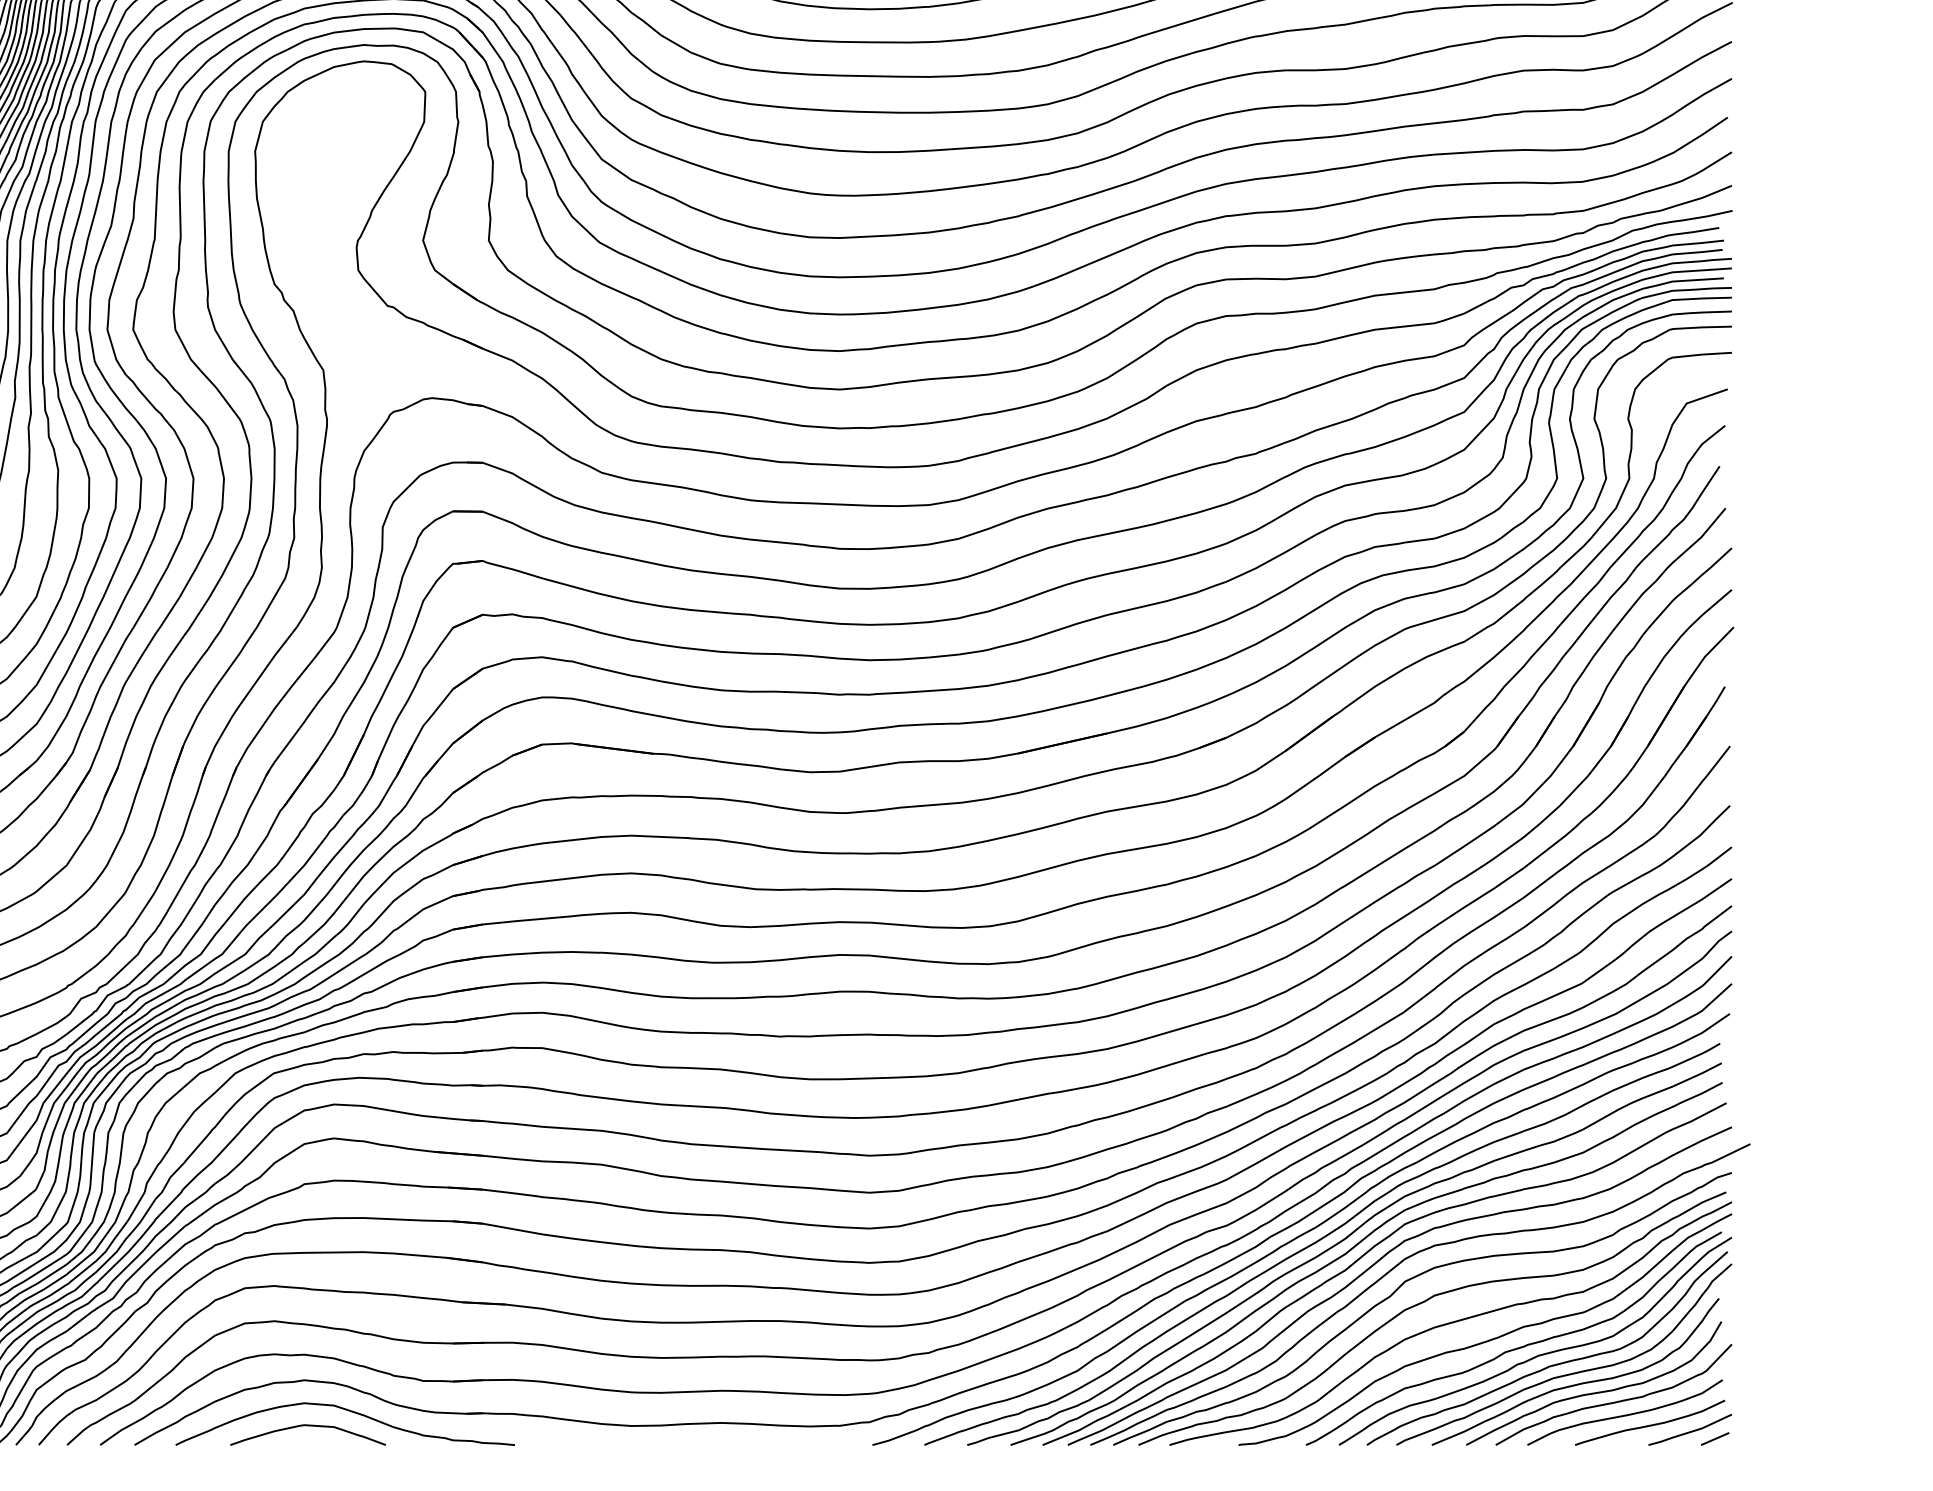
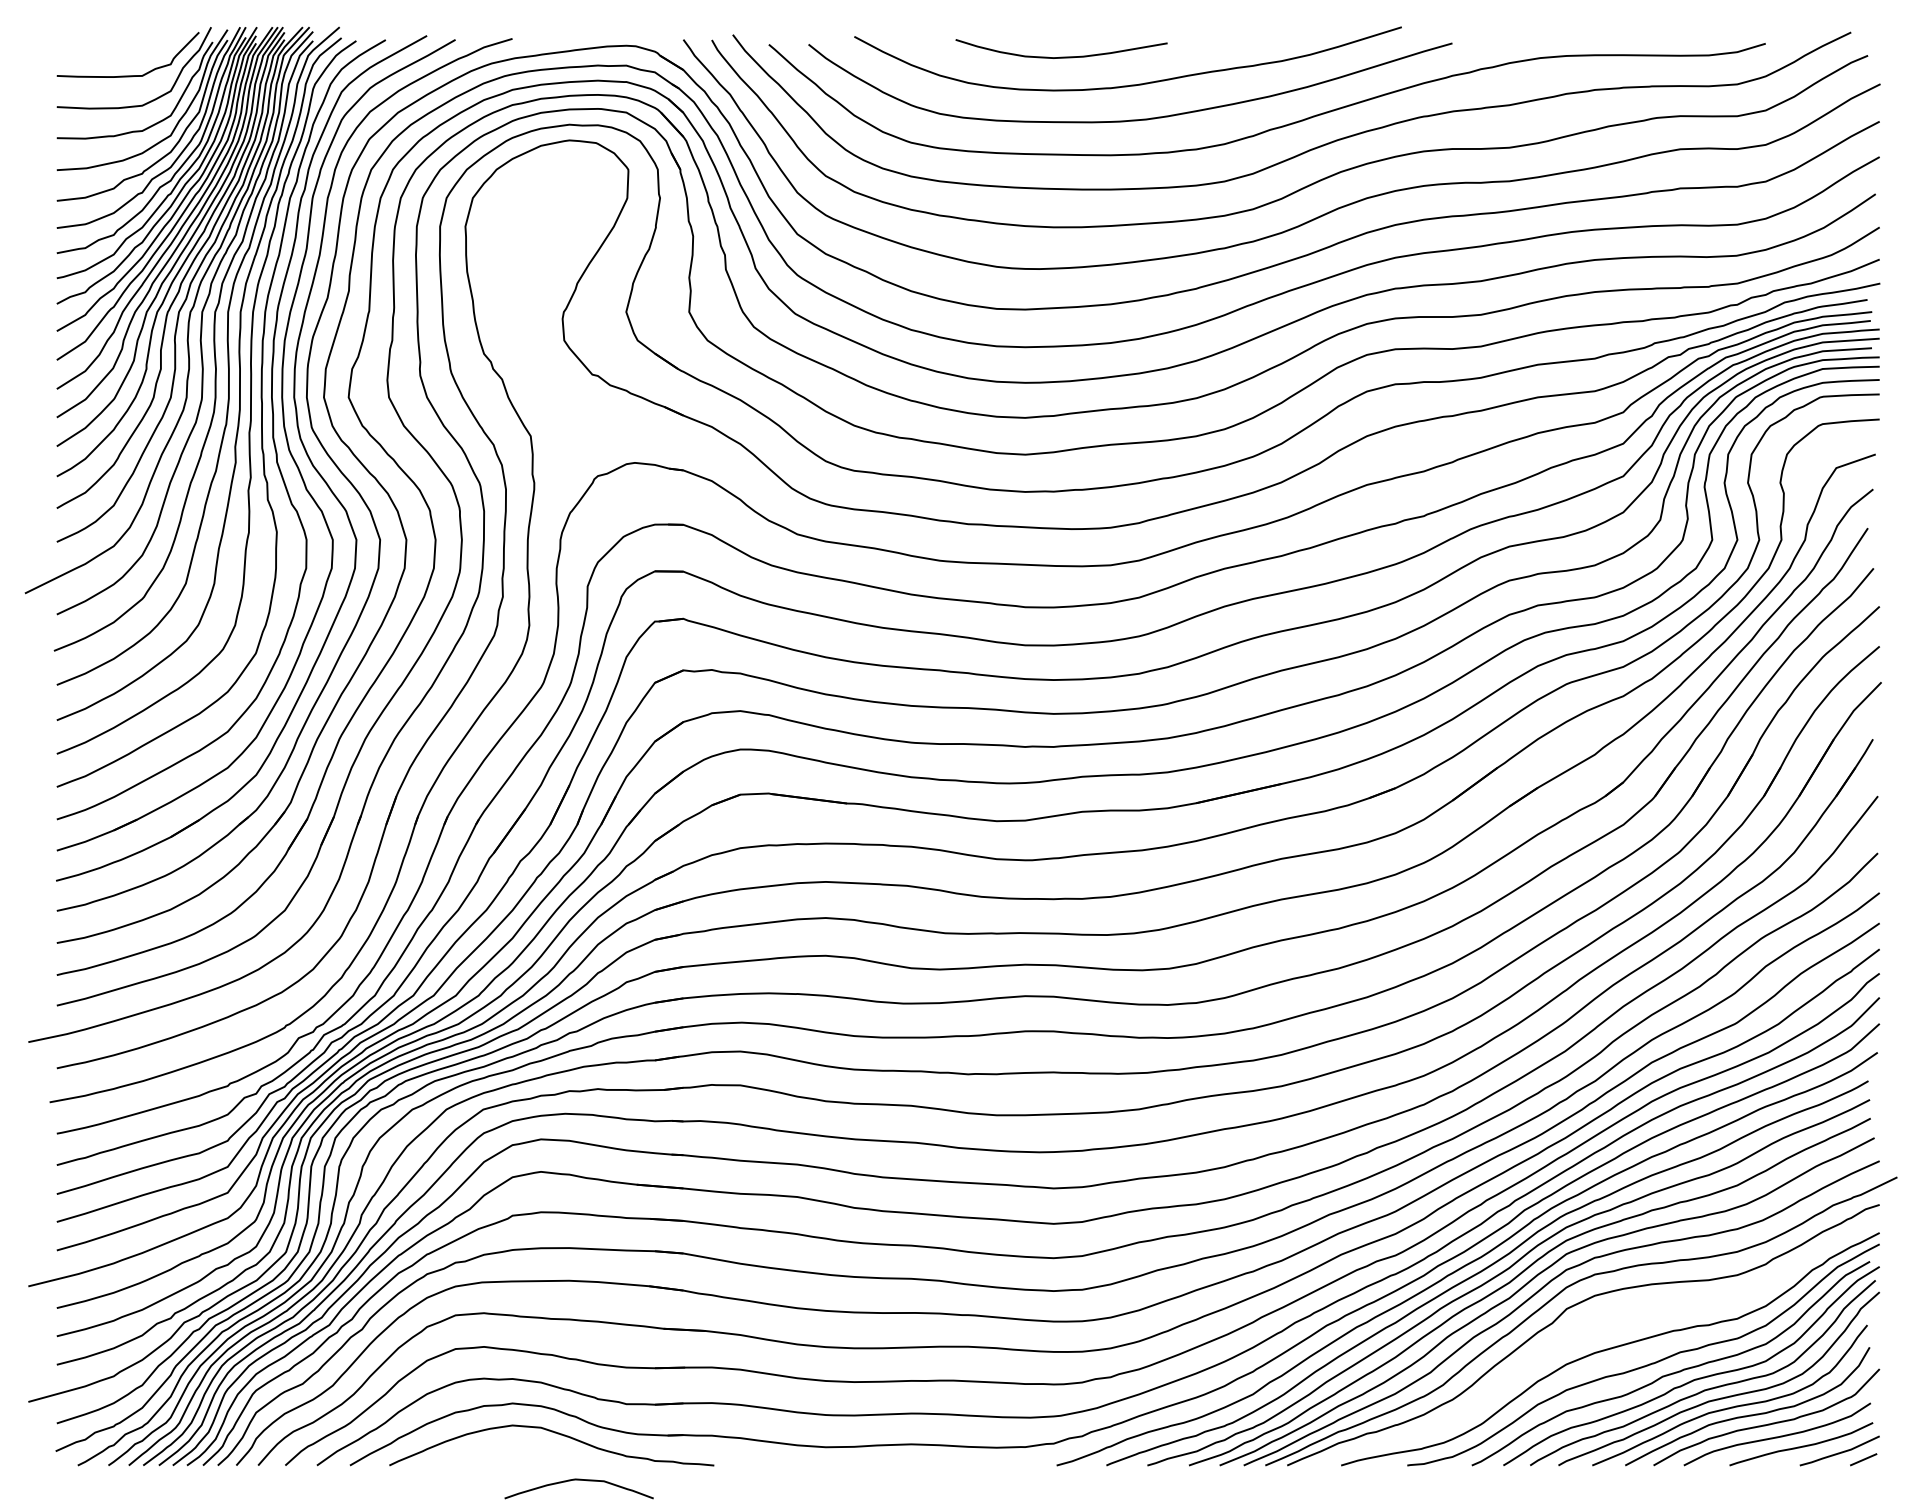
curve: (1423, 1303) -> (1584, 1329), removed
curve: (307, 1426) -> (578, 1480), moved

